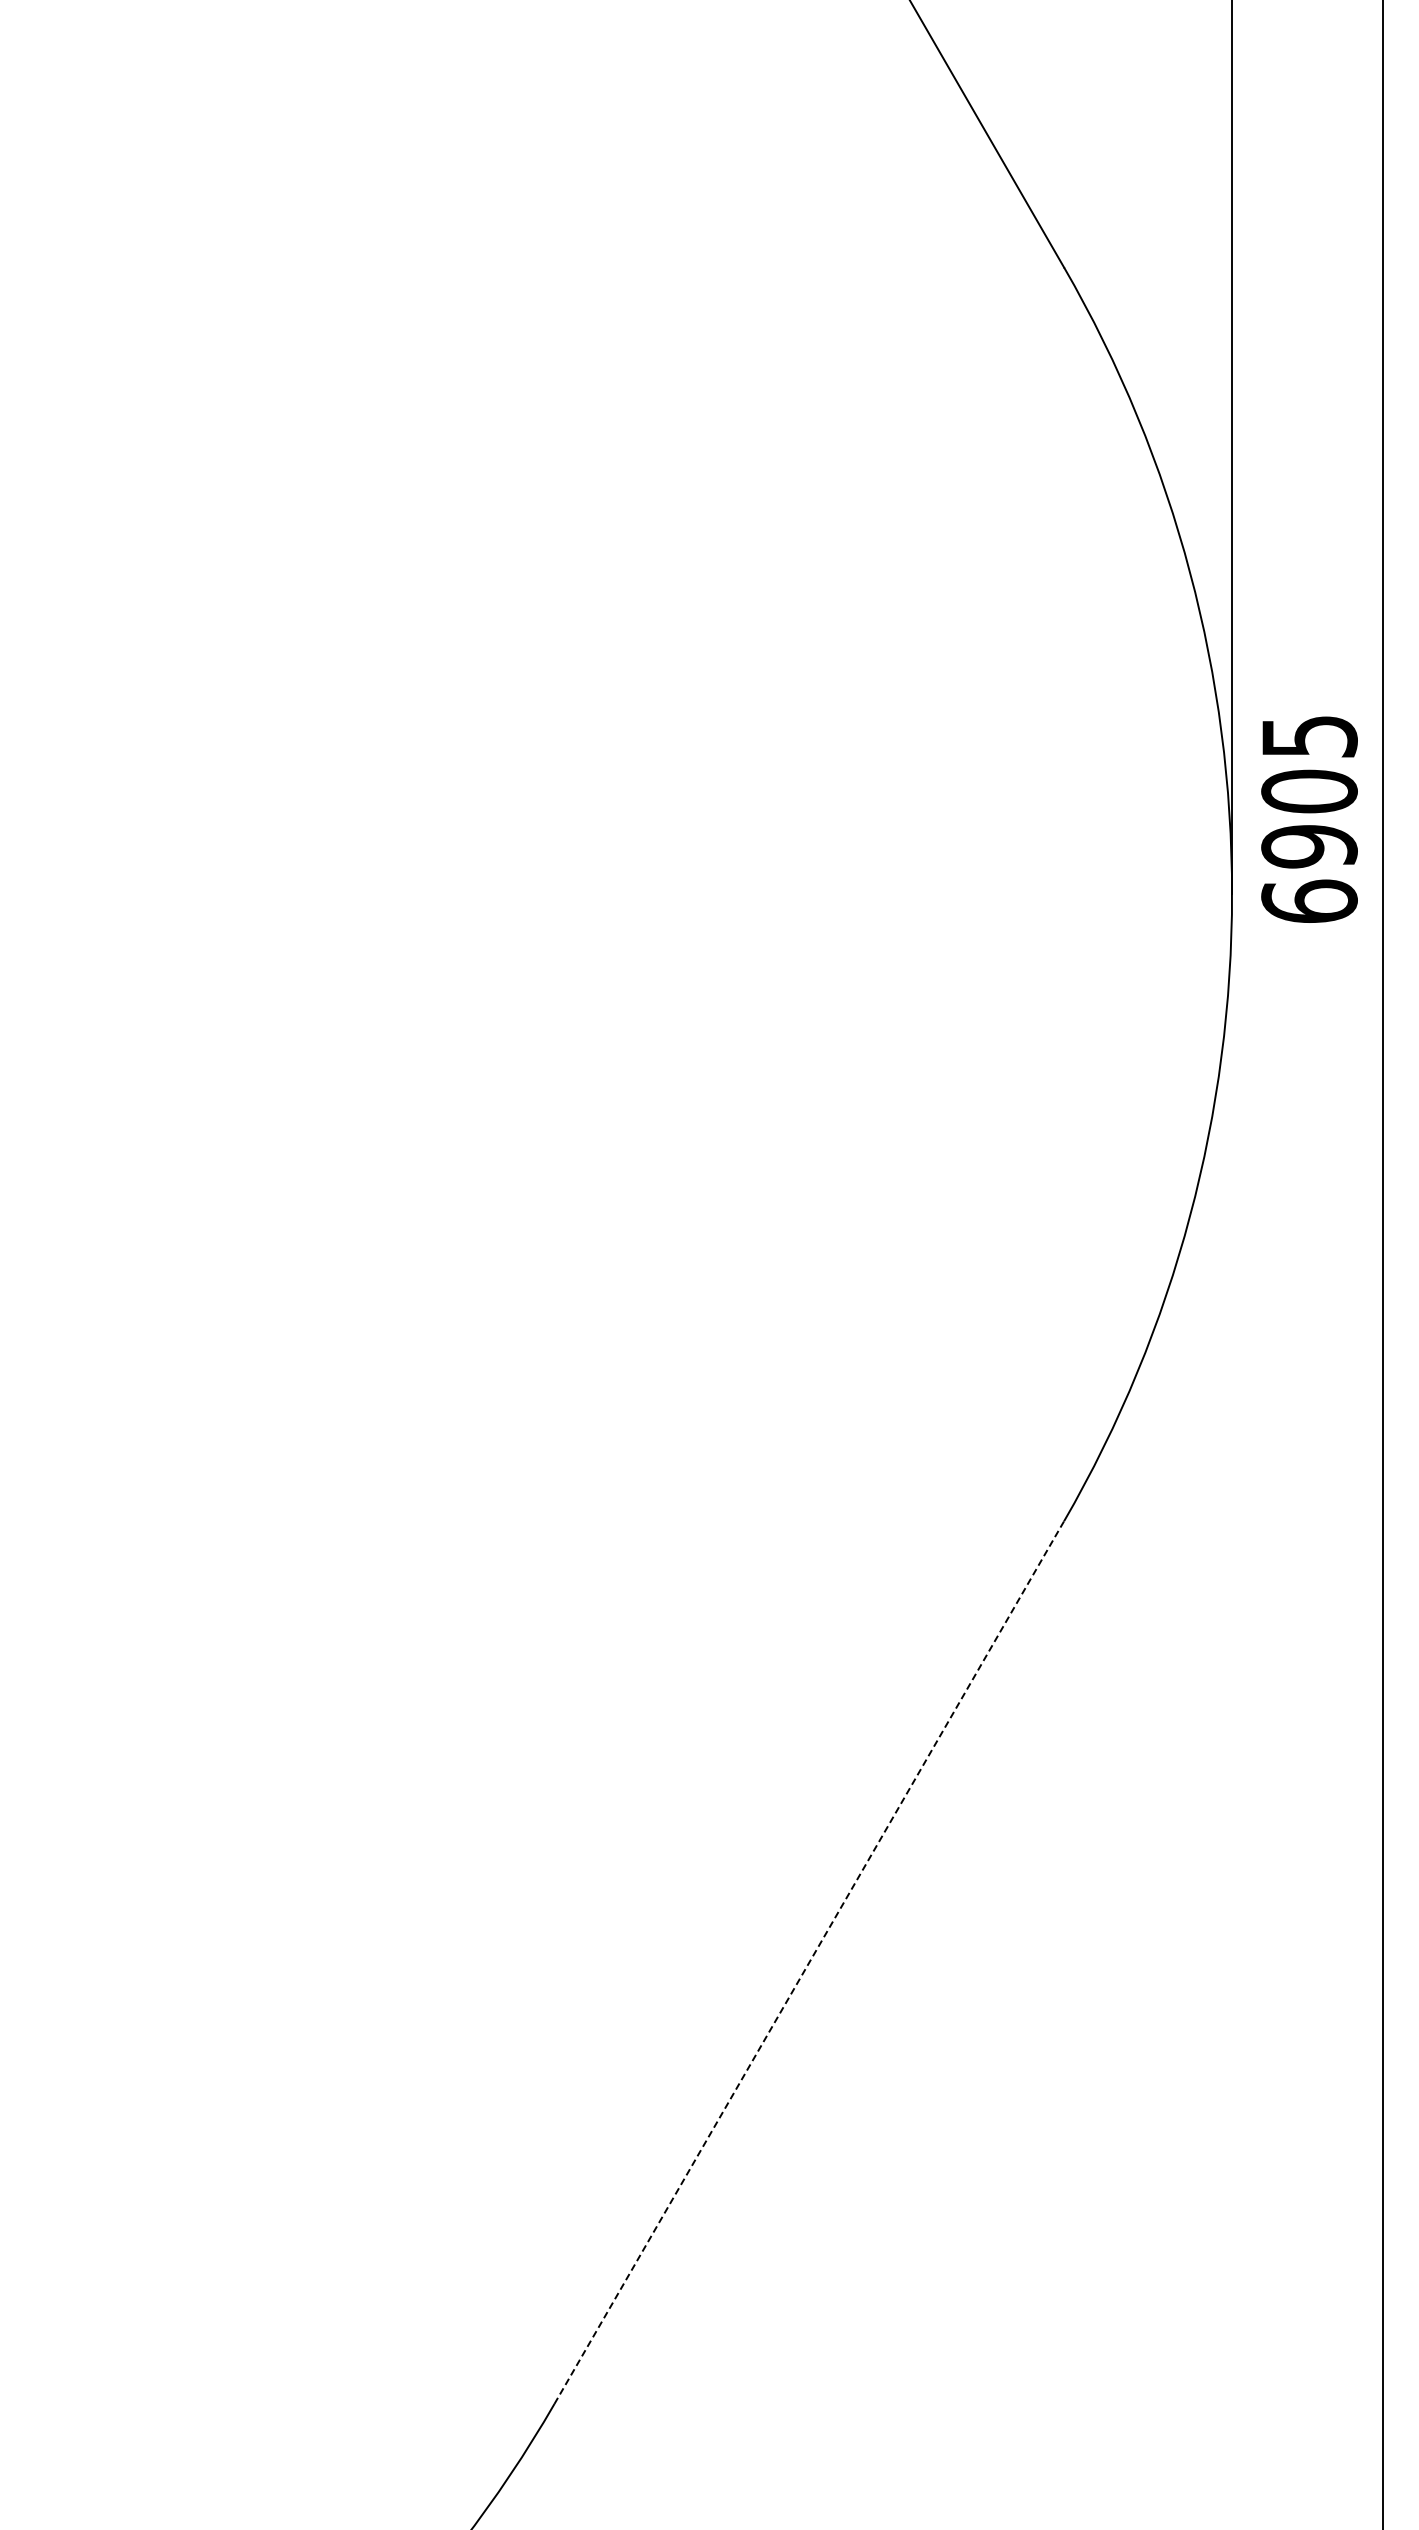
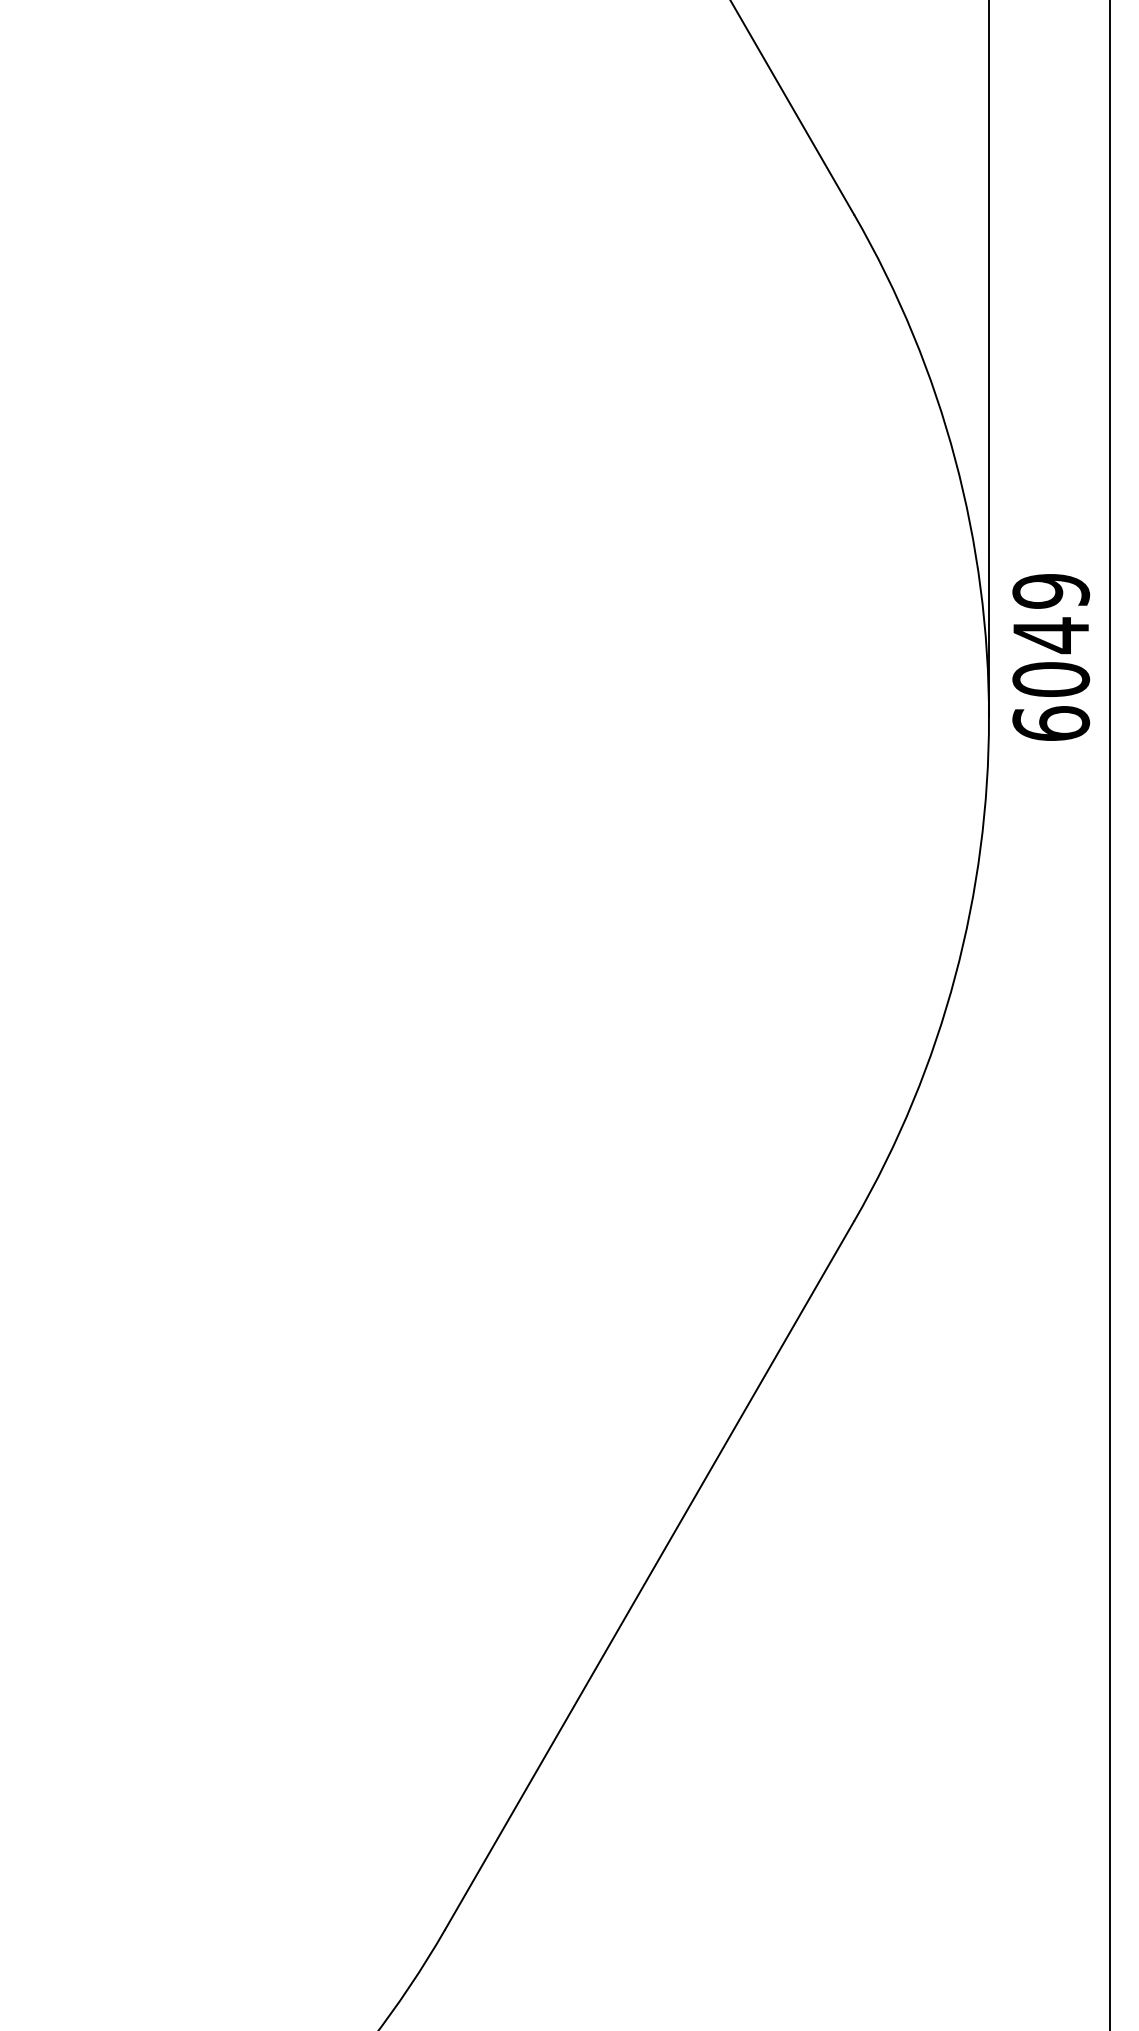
text: (1309, 791) -> (1051, 635), 6905 -> 6049
line: (809, 1962) -> (649, 1575), dashed -> solid

